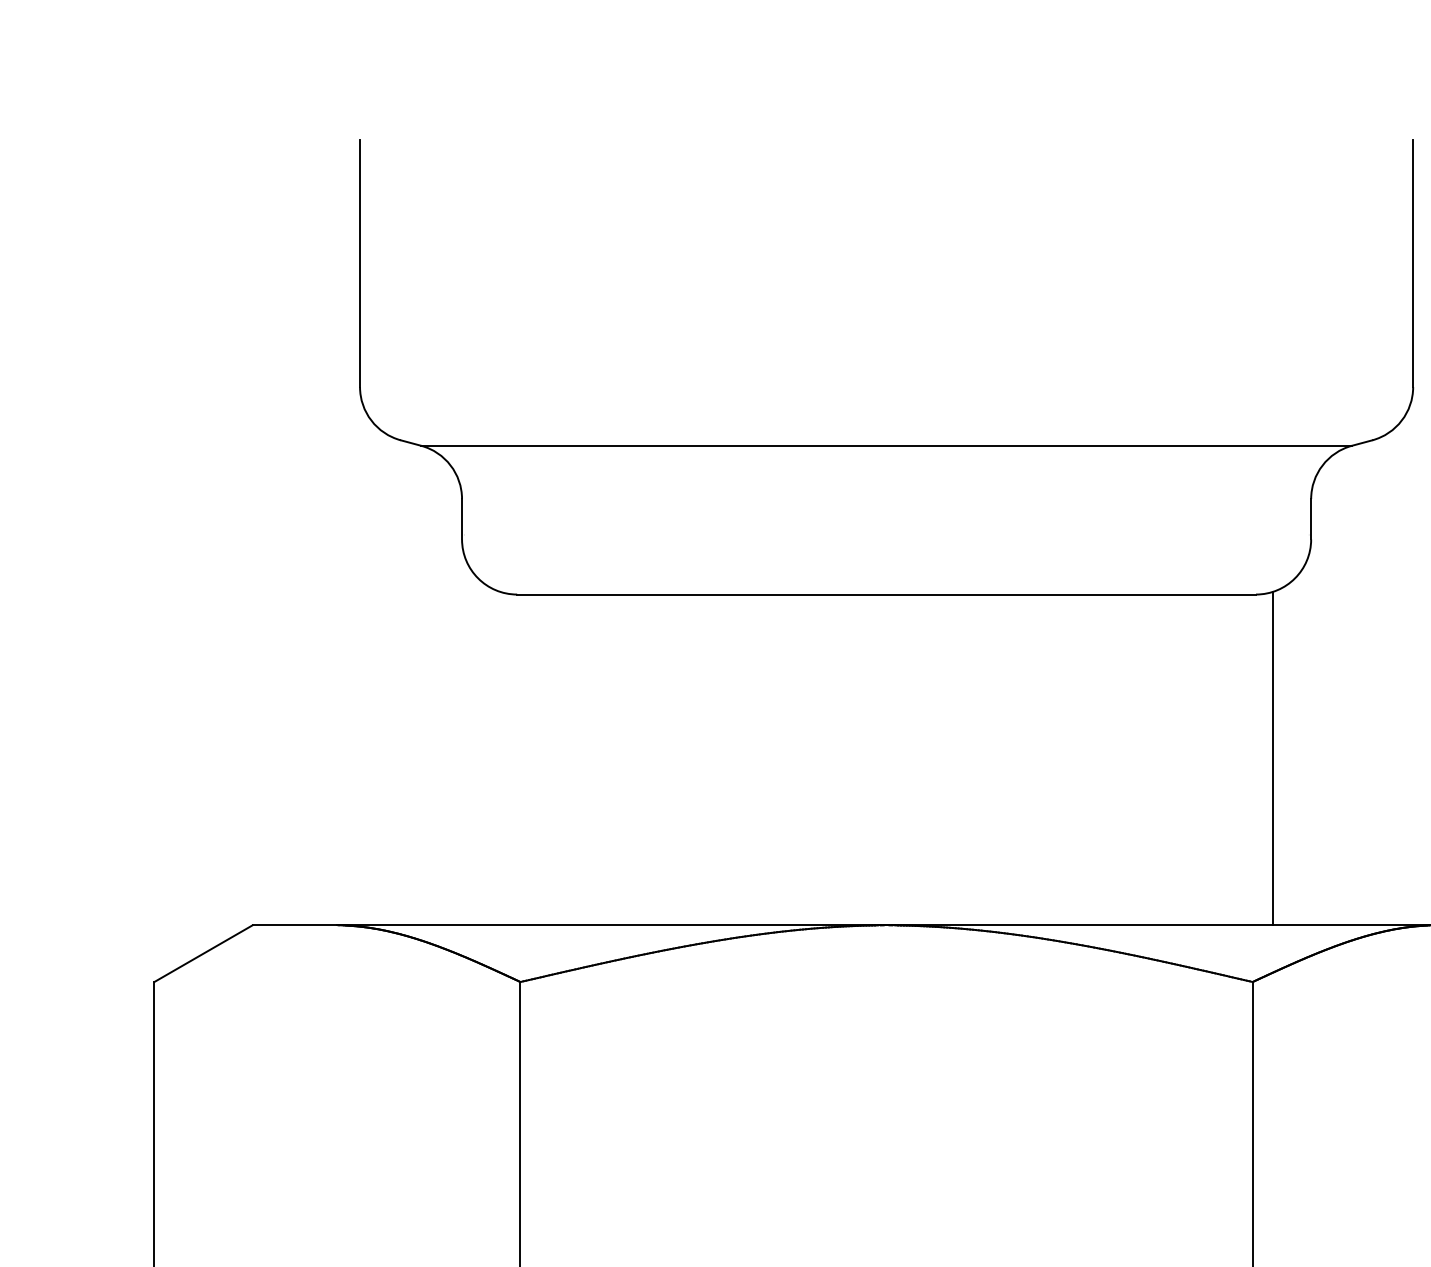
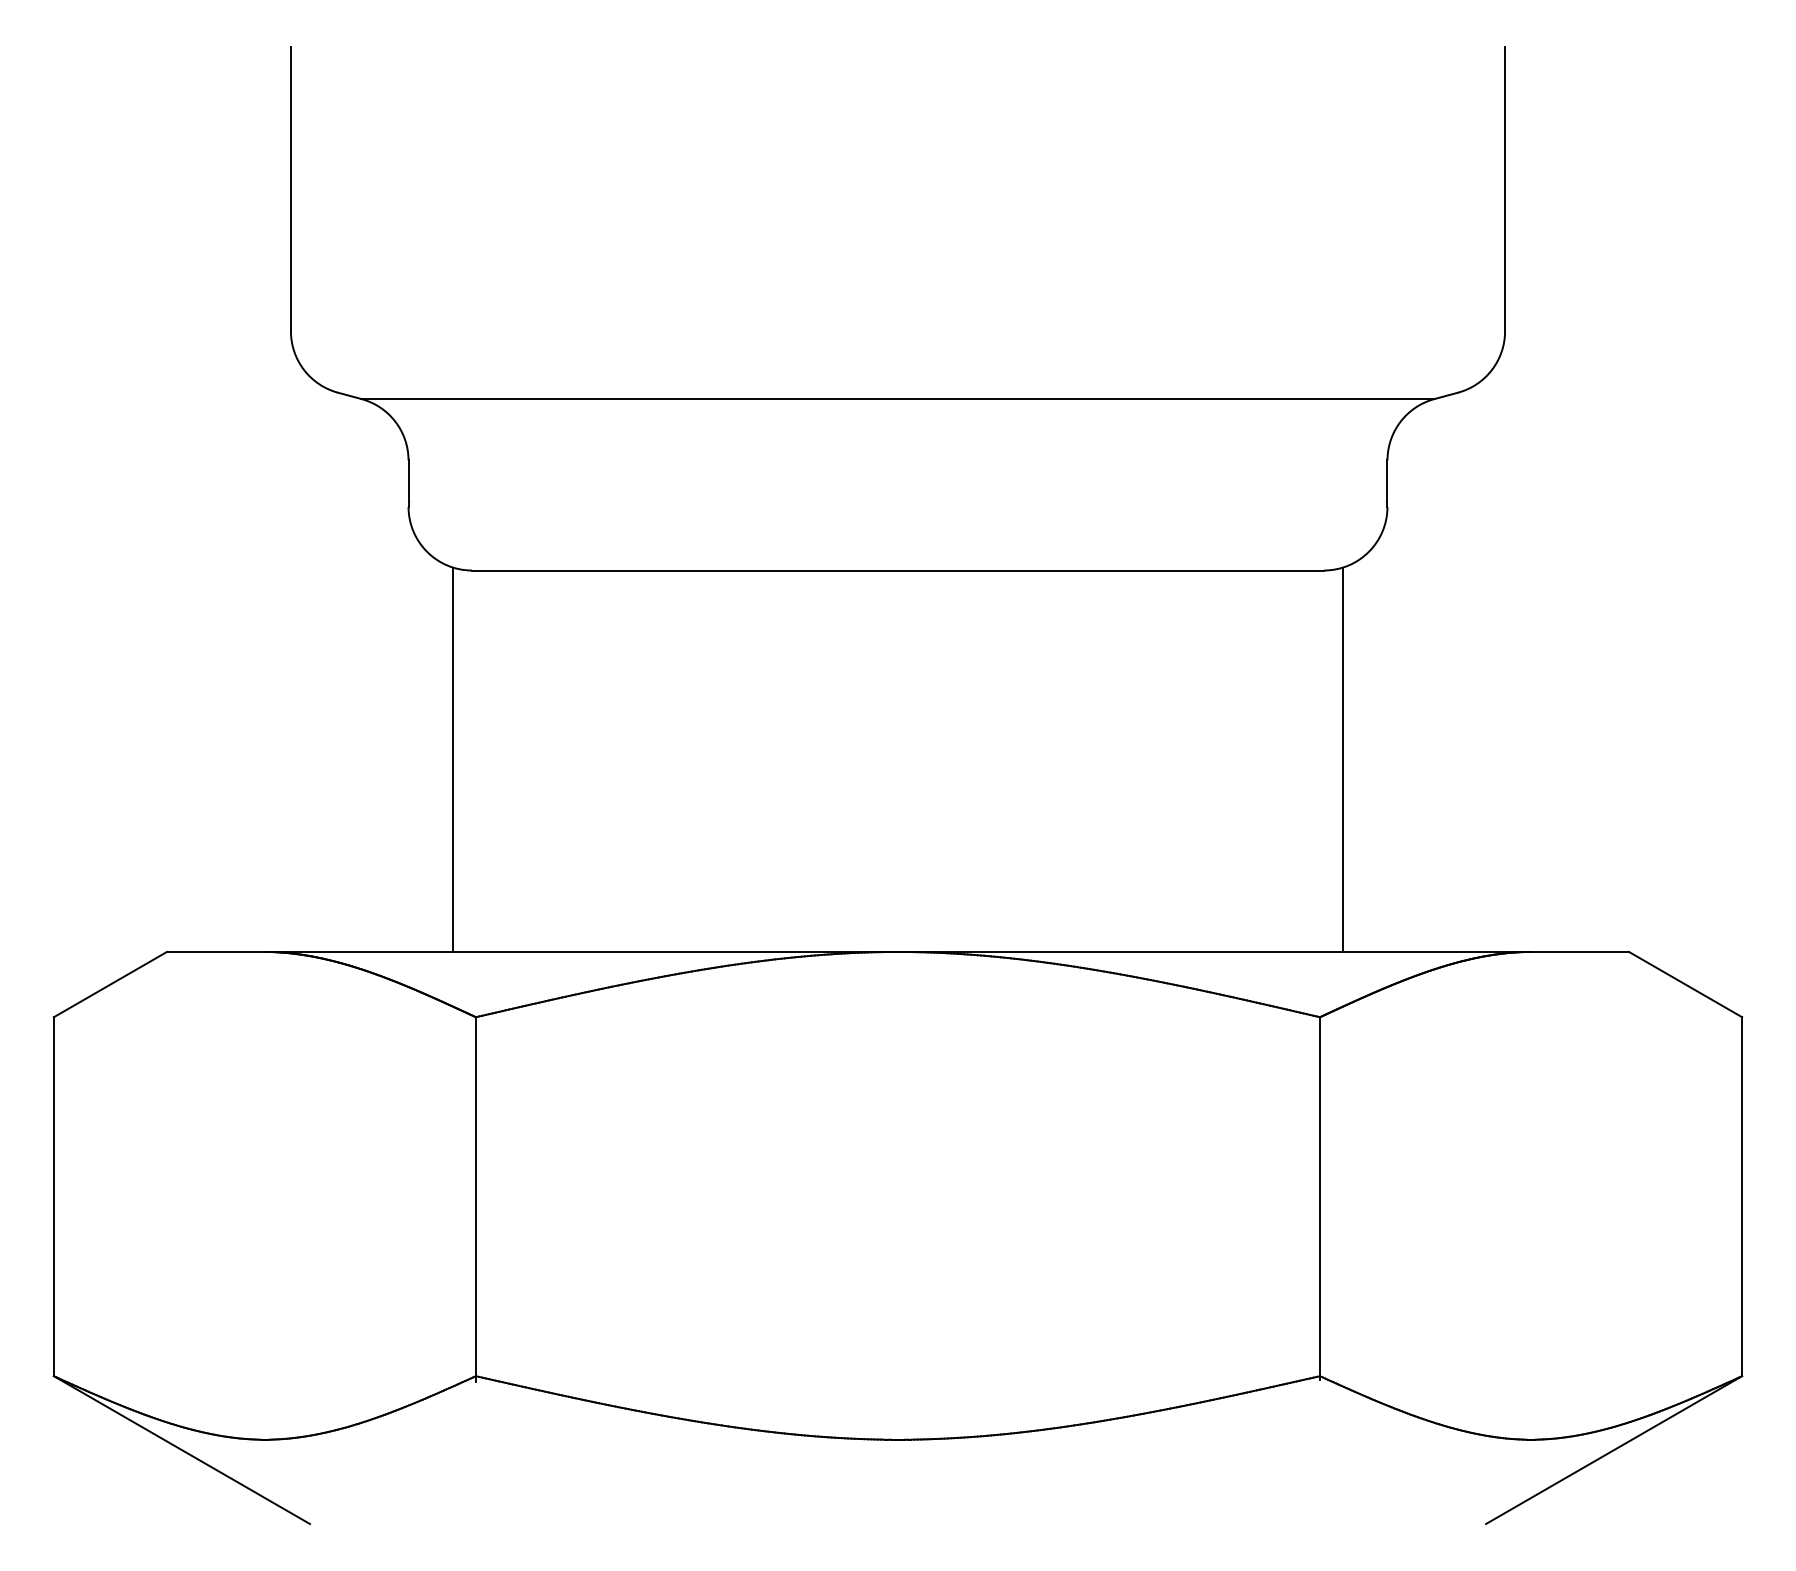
line: (501, 758) -> (453, 759), added

